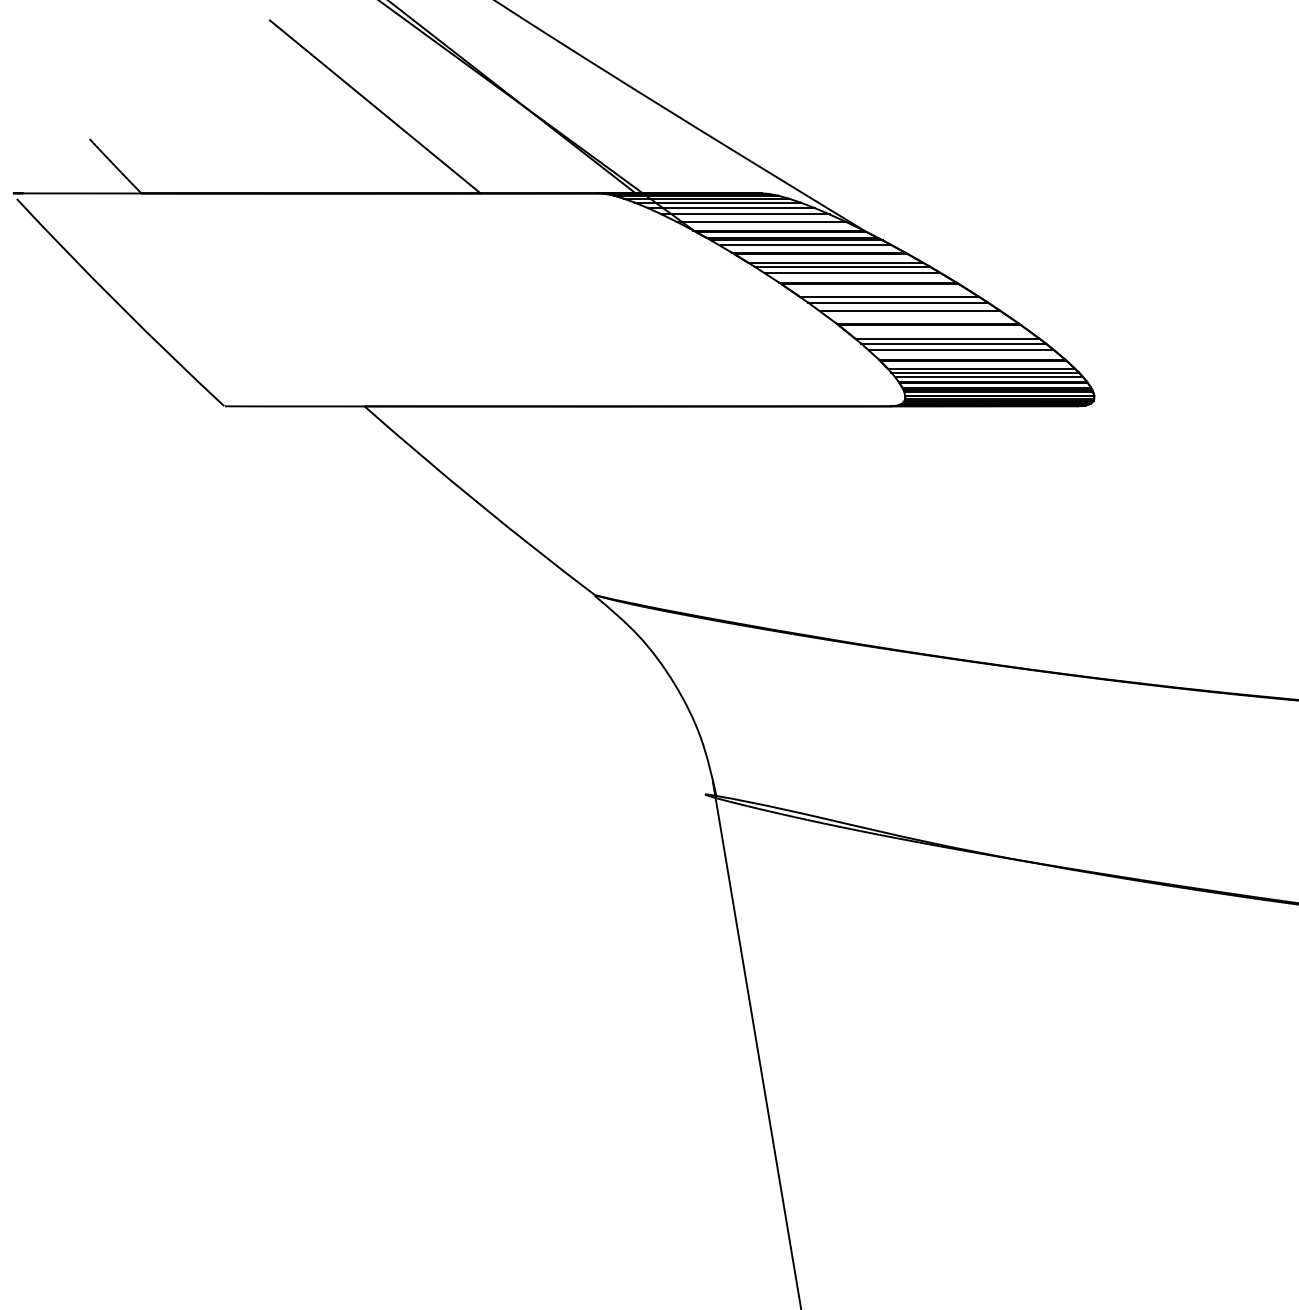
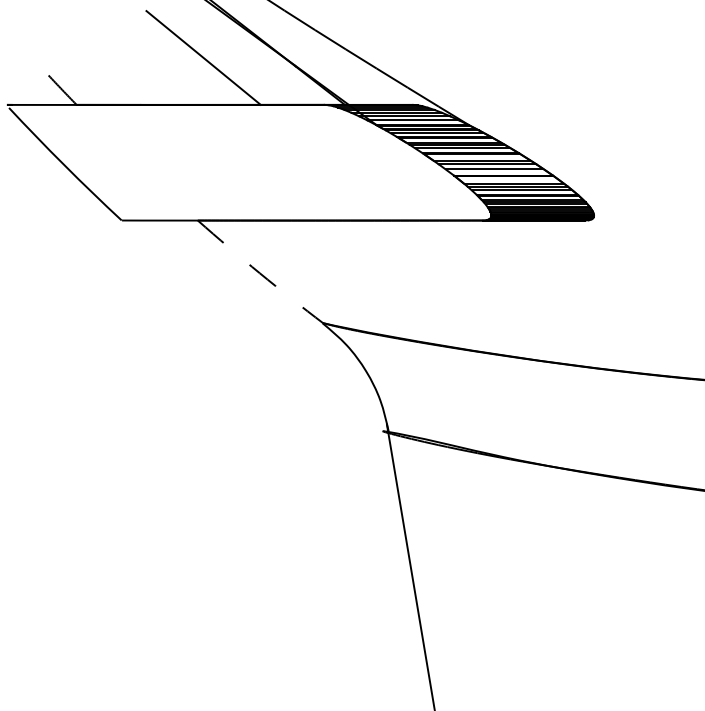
arc: (478, 503) -> (259, 273), solid -> dashed

